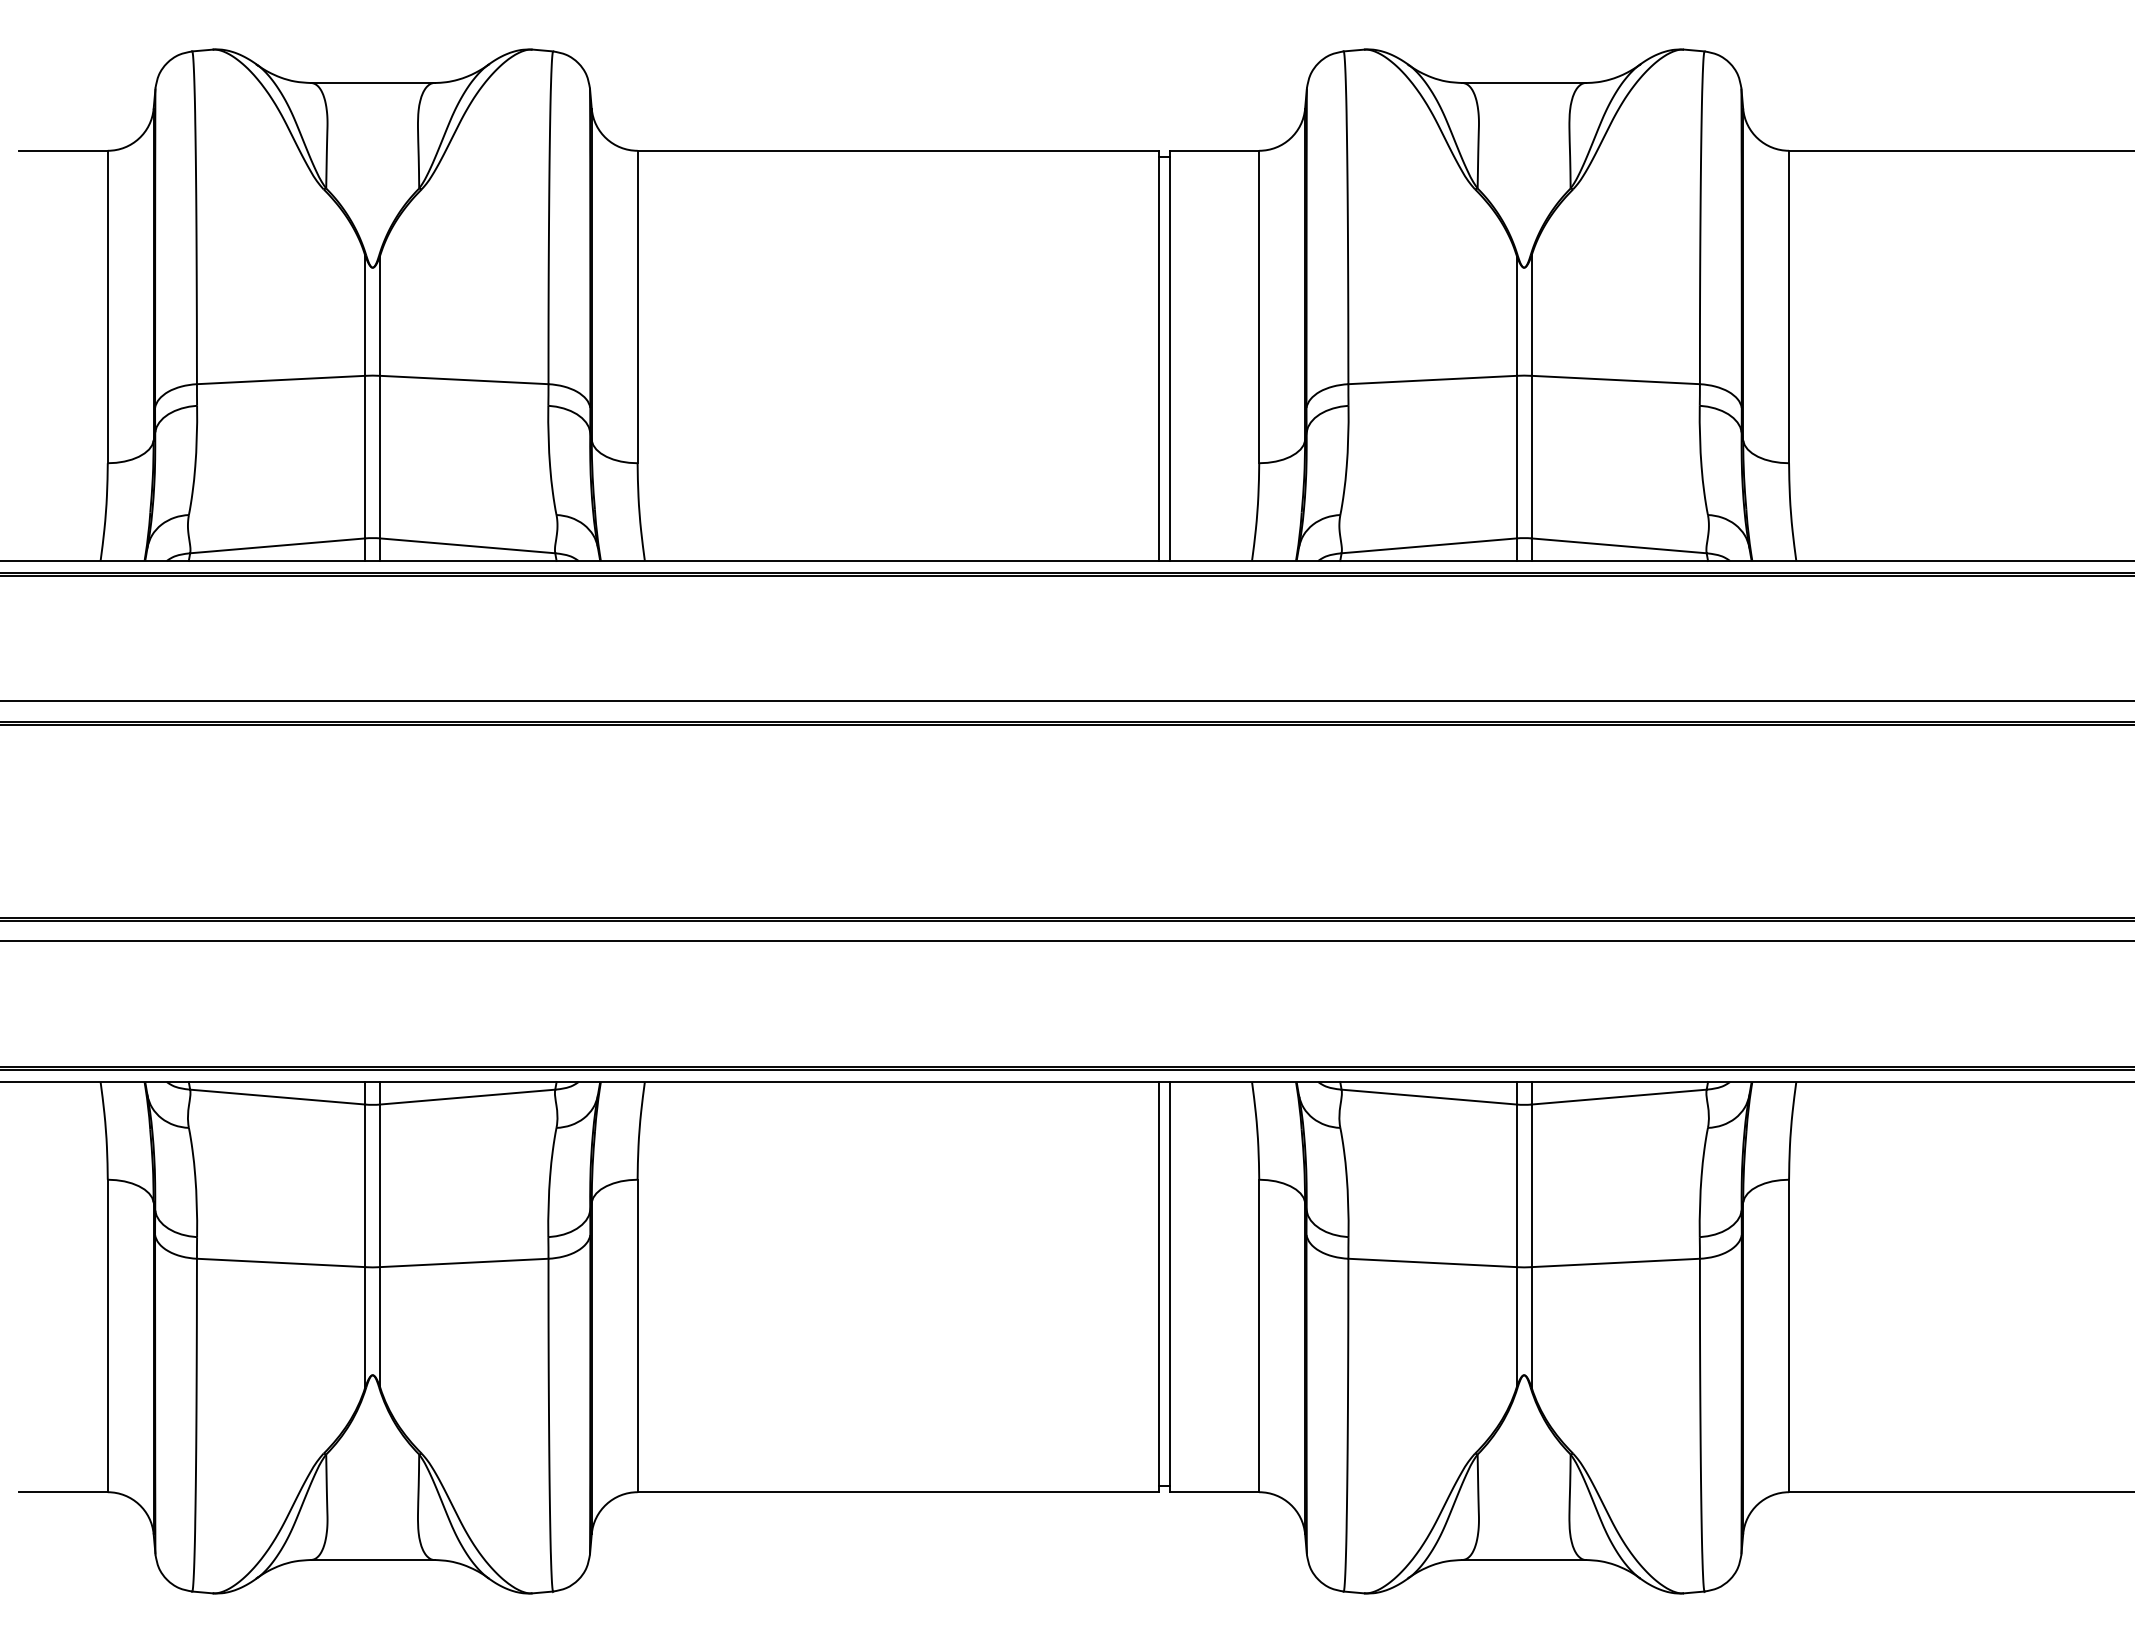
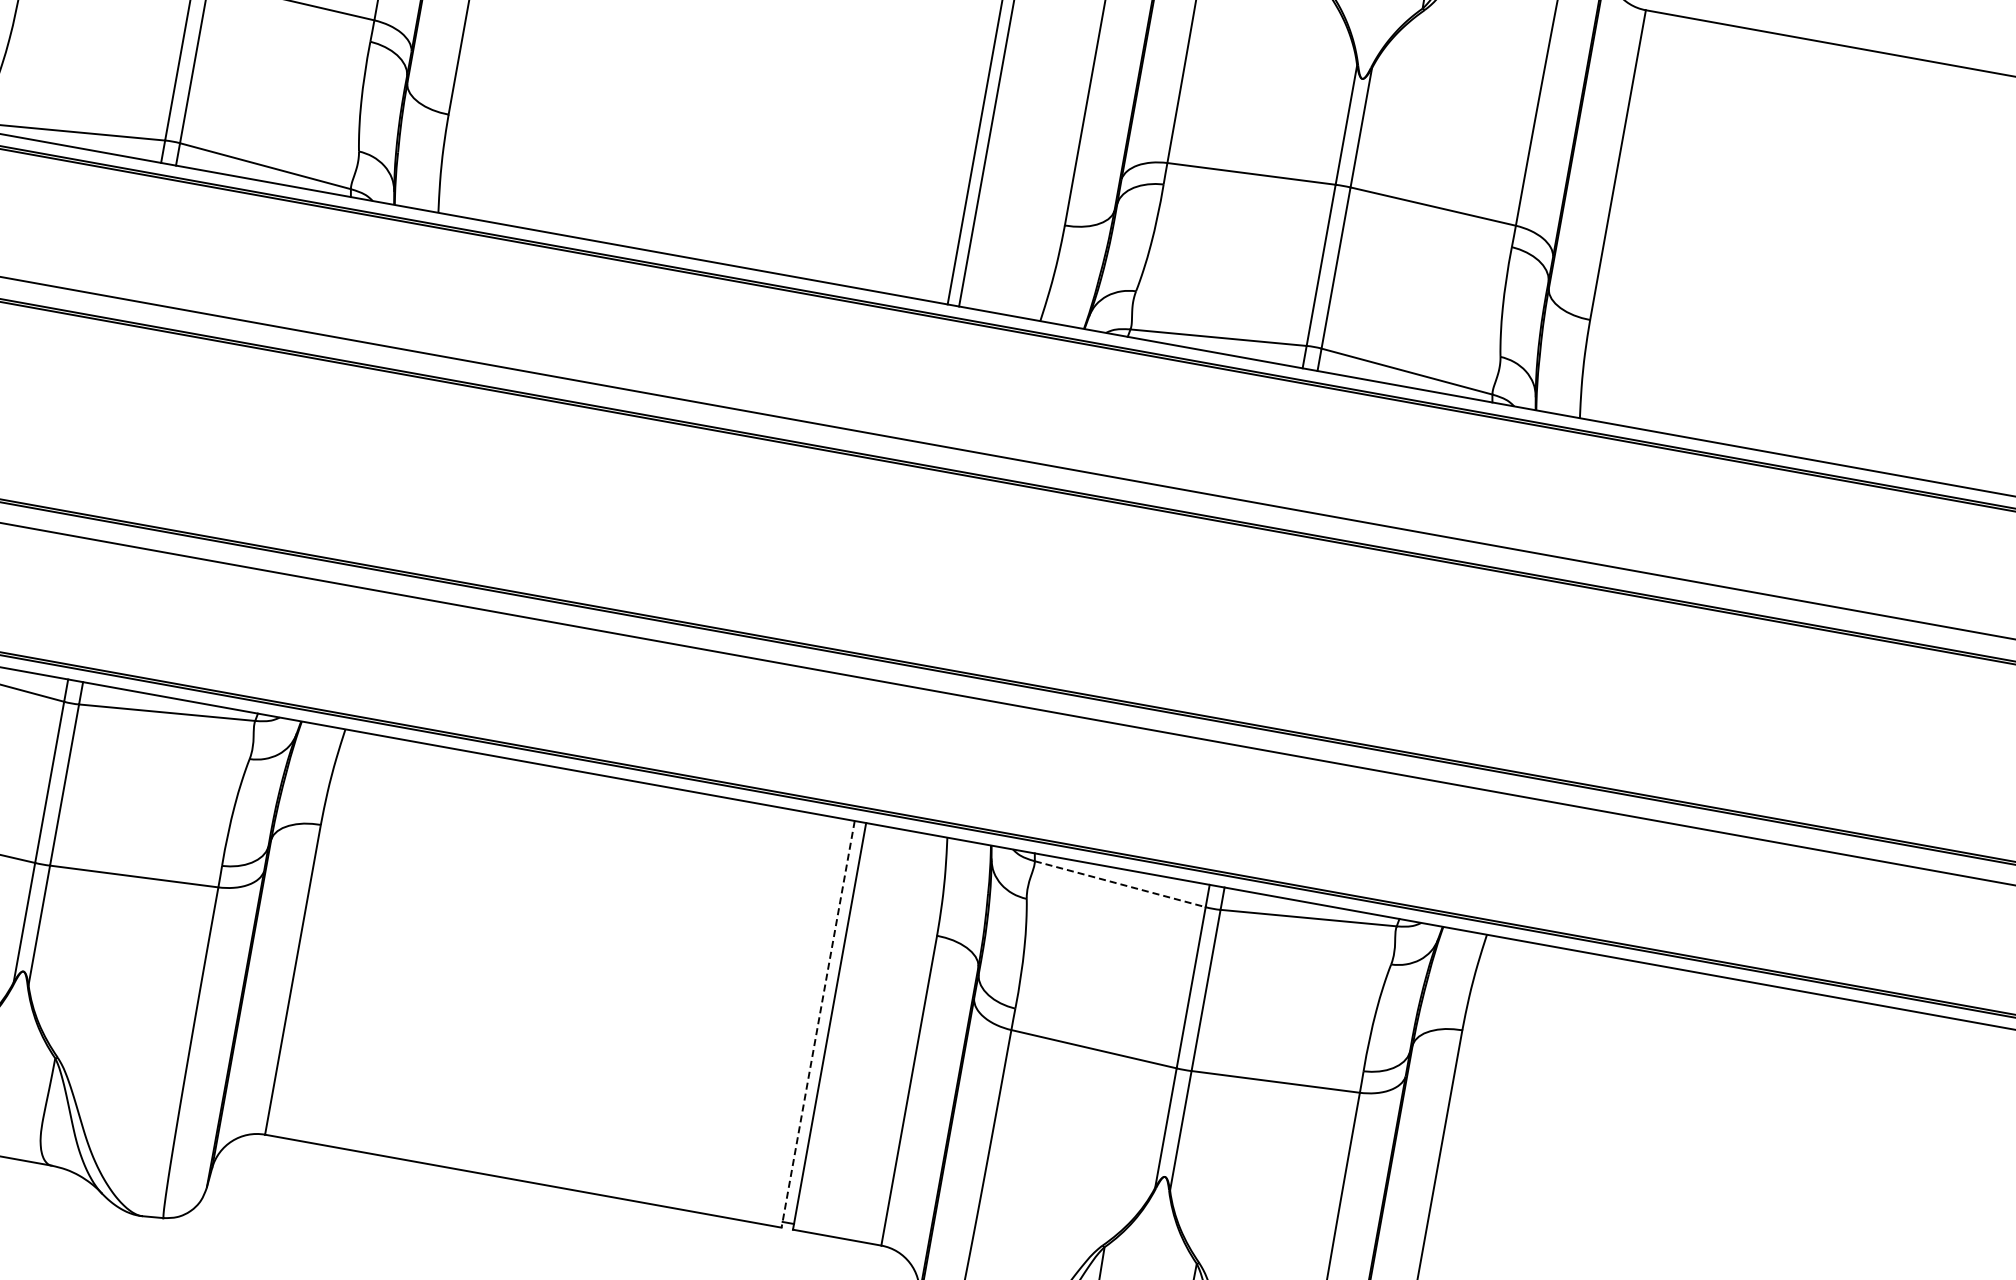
line: (1429, 1097) -> (1120, 884), solid -> dashed
line: (1158, 1287) -> (818, 1024), solid -> dashed

